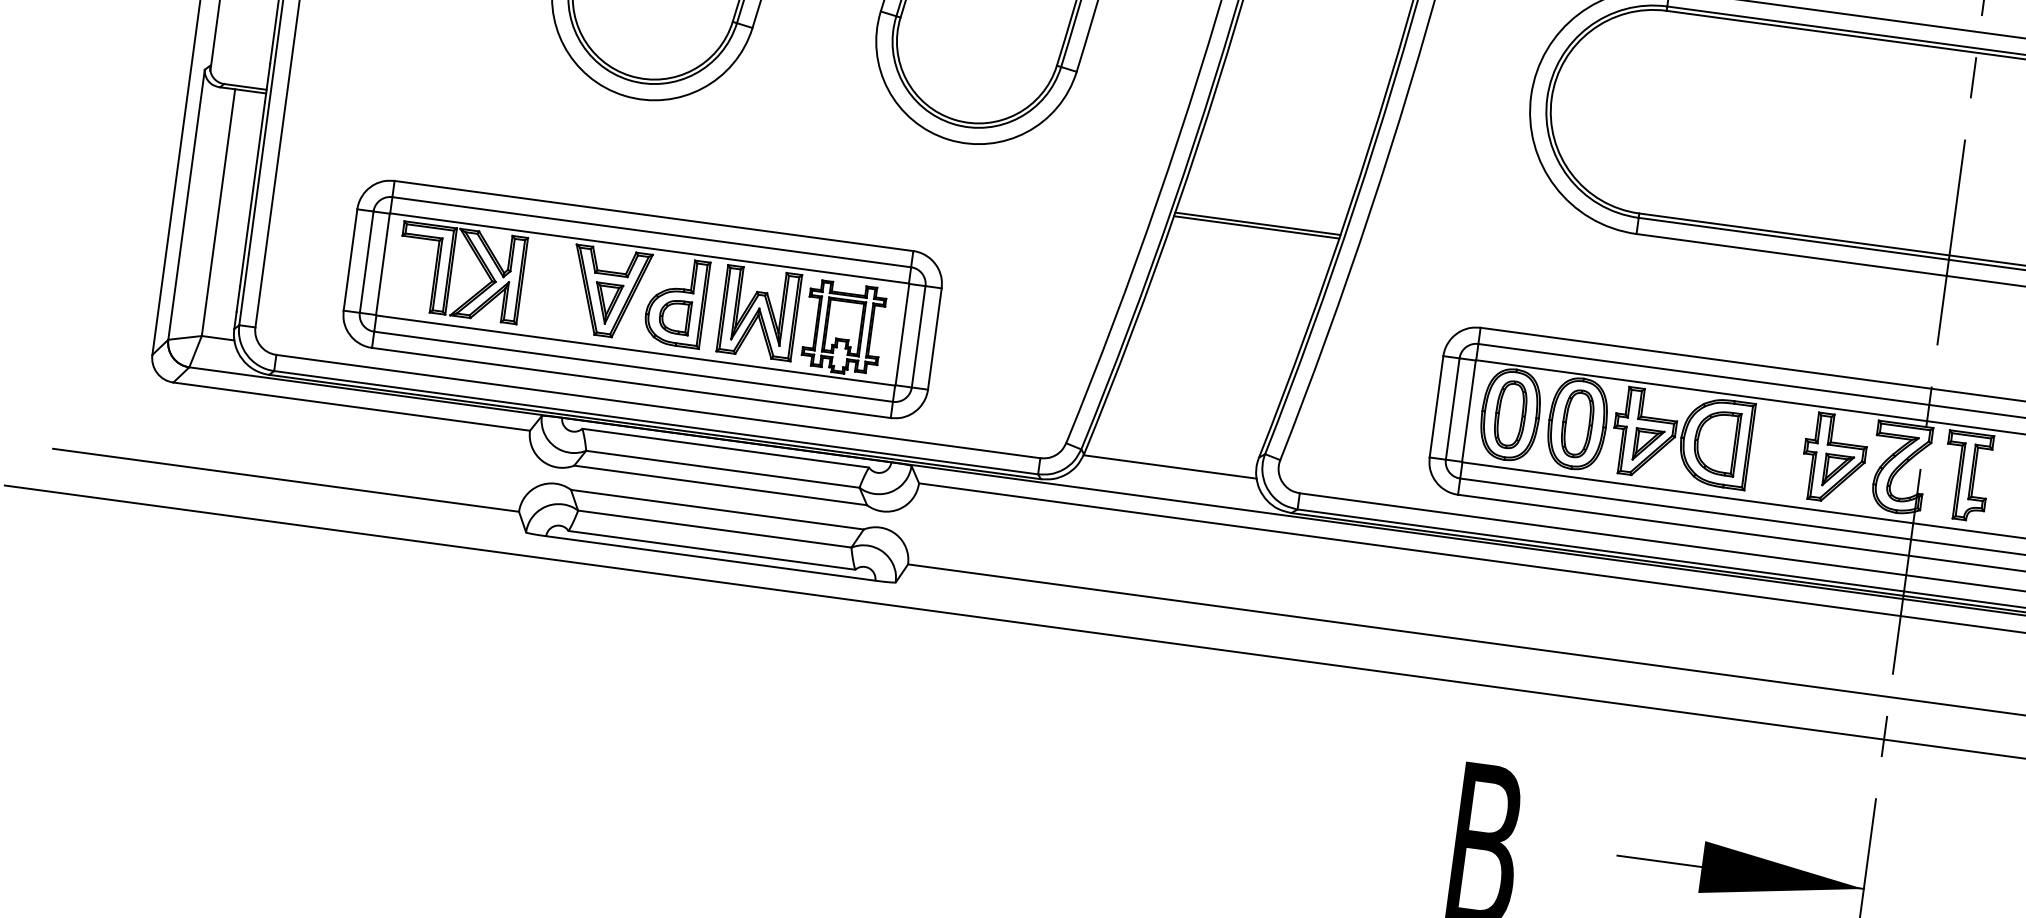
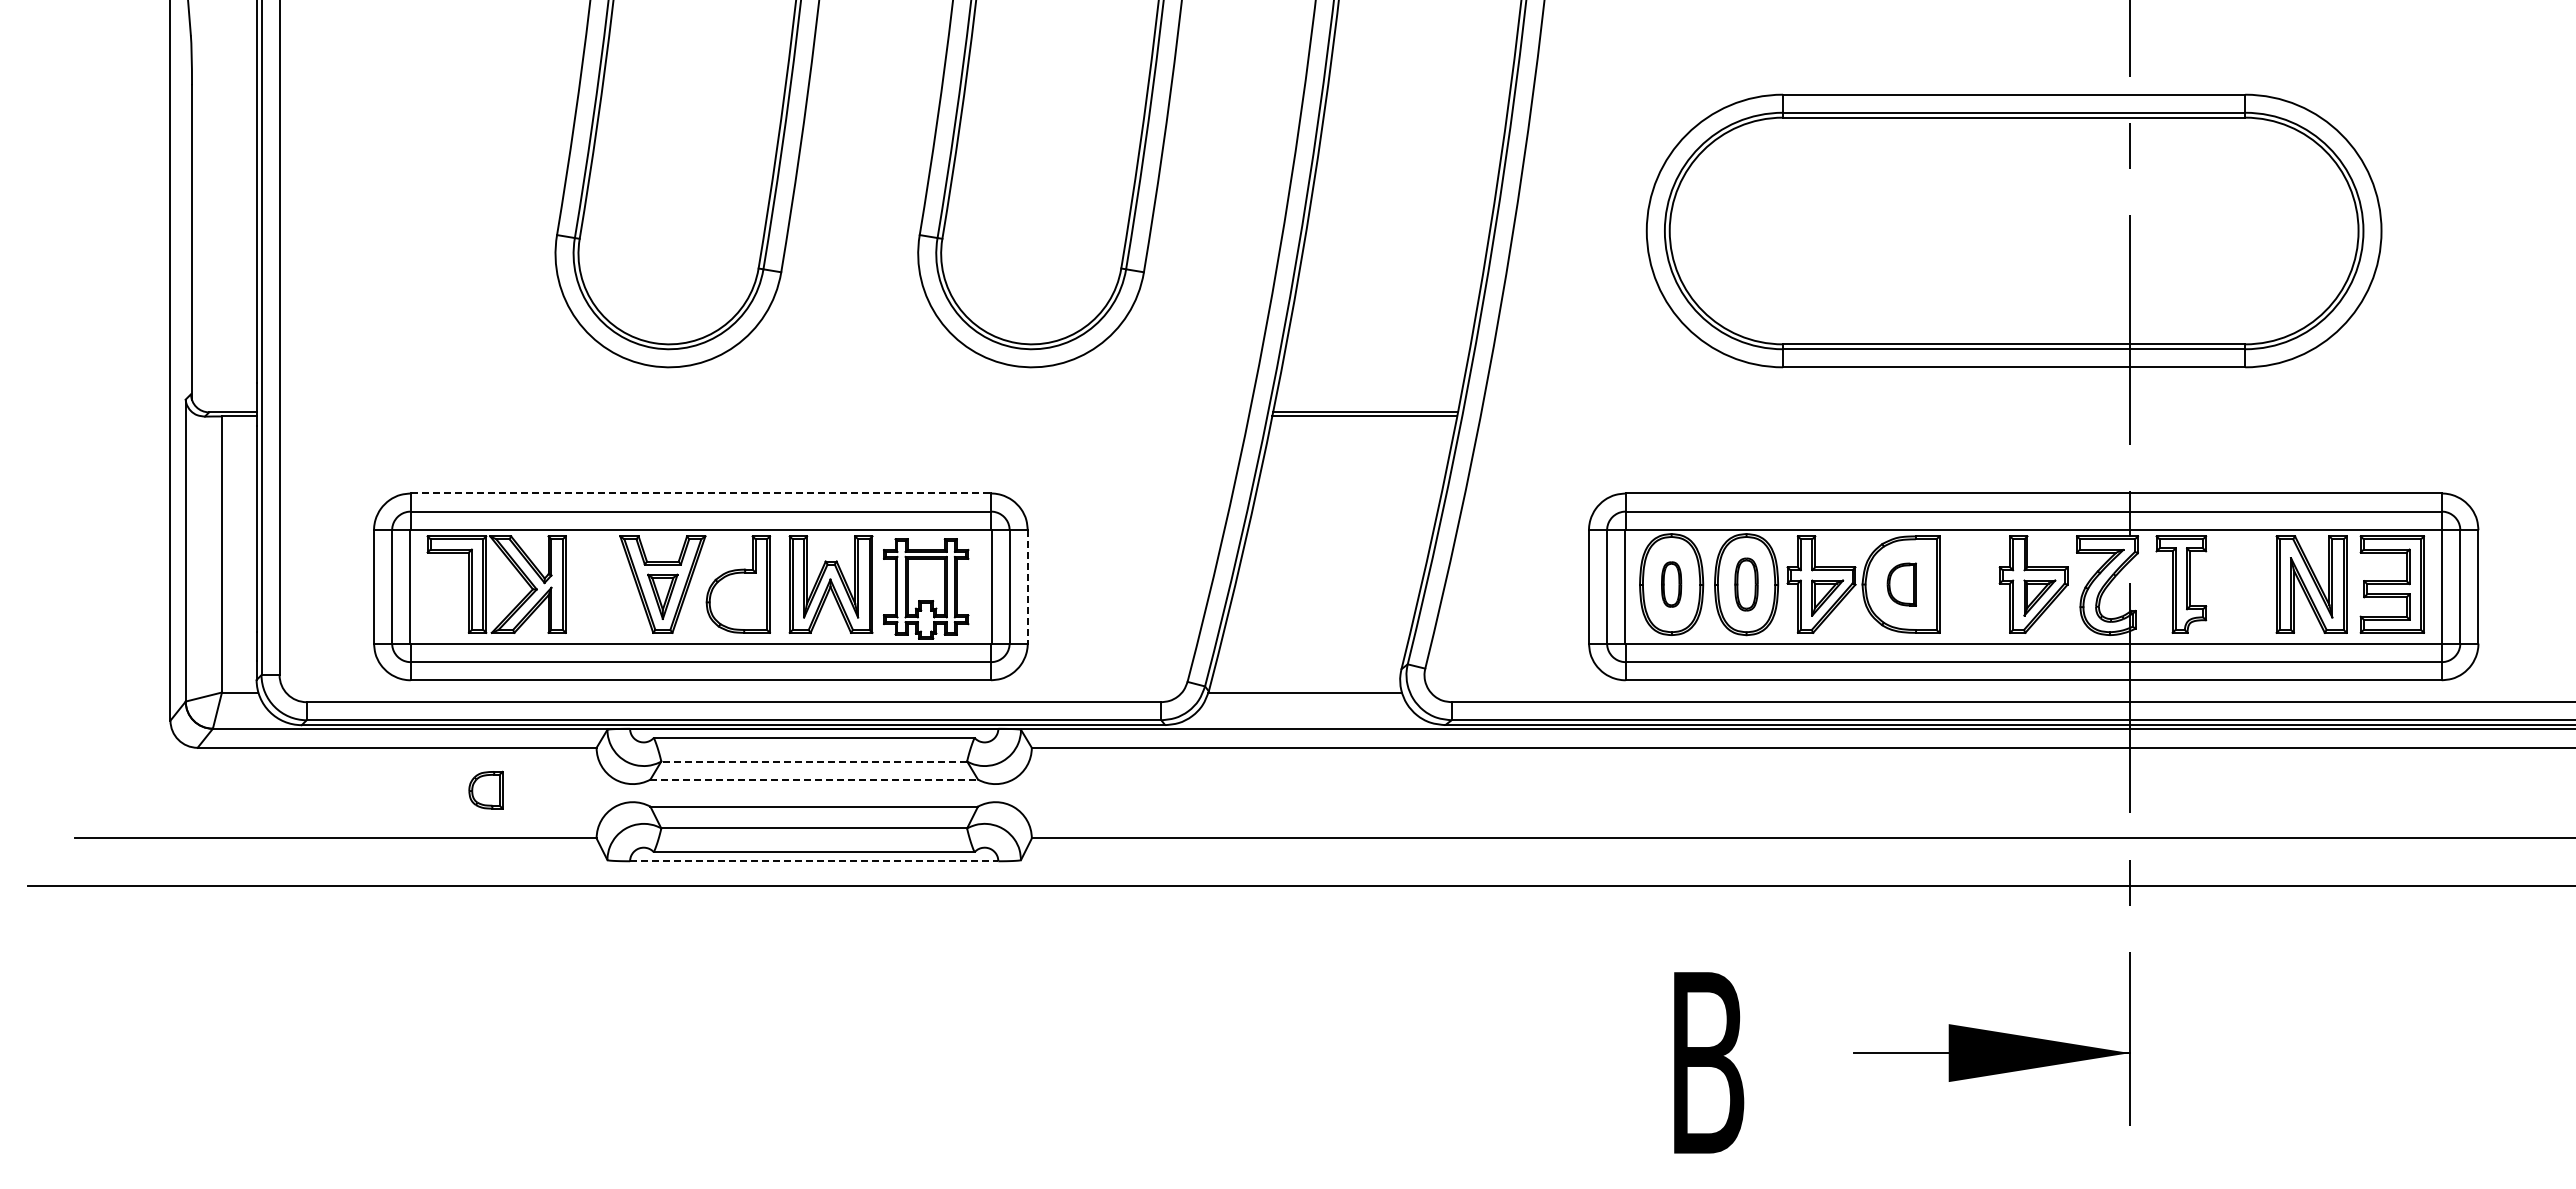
line: (654, 216) -> (701, 493), solid -> dashed
part: (674, 316) -> (485, 789), moved
line: (934, 338) -> (1027, 586), solid -> dashed
part: (1510, 414) -> (1671, 584), size x0.6
part: (1577, 423) -> (1746, 584), size x0.7
part: (1716, 442) -> (1901, 584), size x0.6
line: (723, 469) -> (814, 761), solid -> dashed
line: (720, 485) -> (814, 779), solid -> dashed
line: (711, 558) -> (814, 861), solid -> dashed

